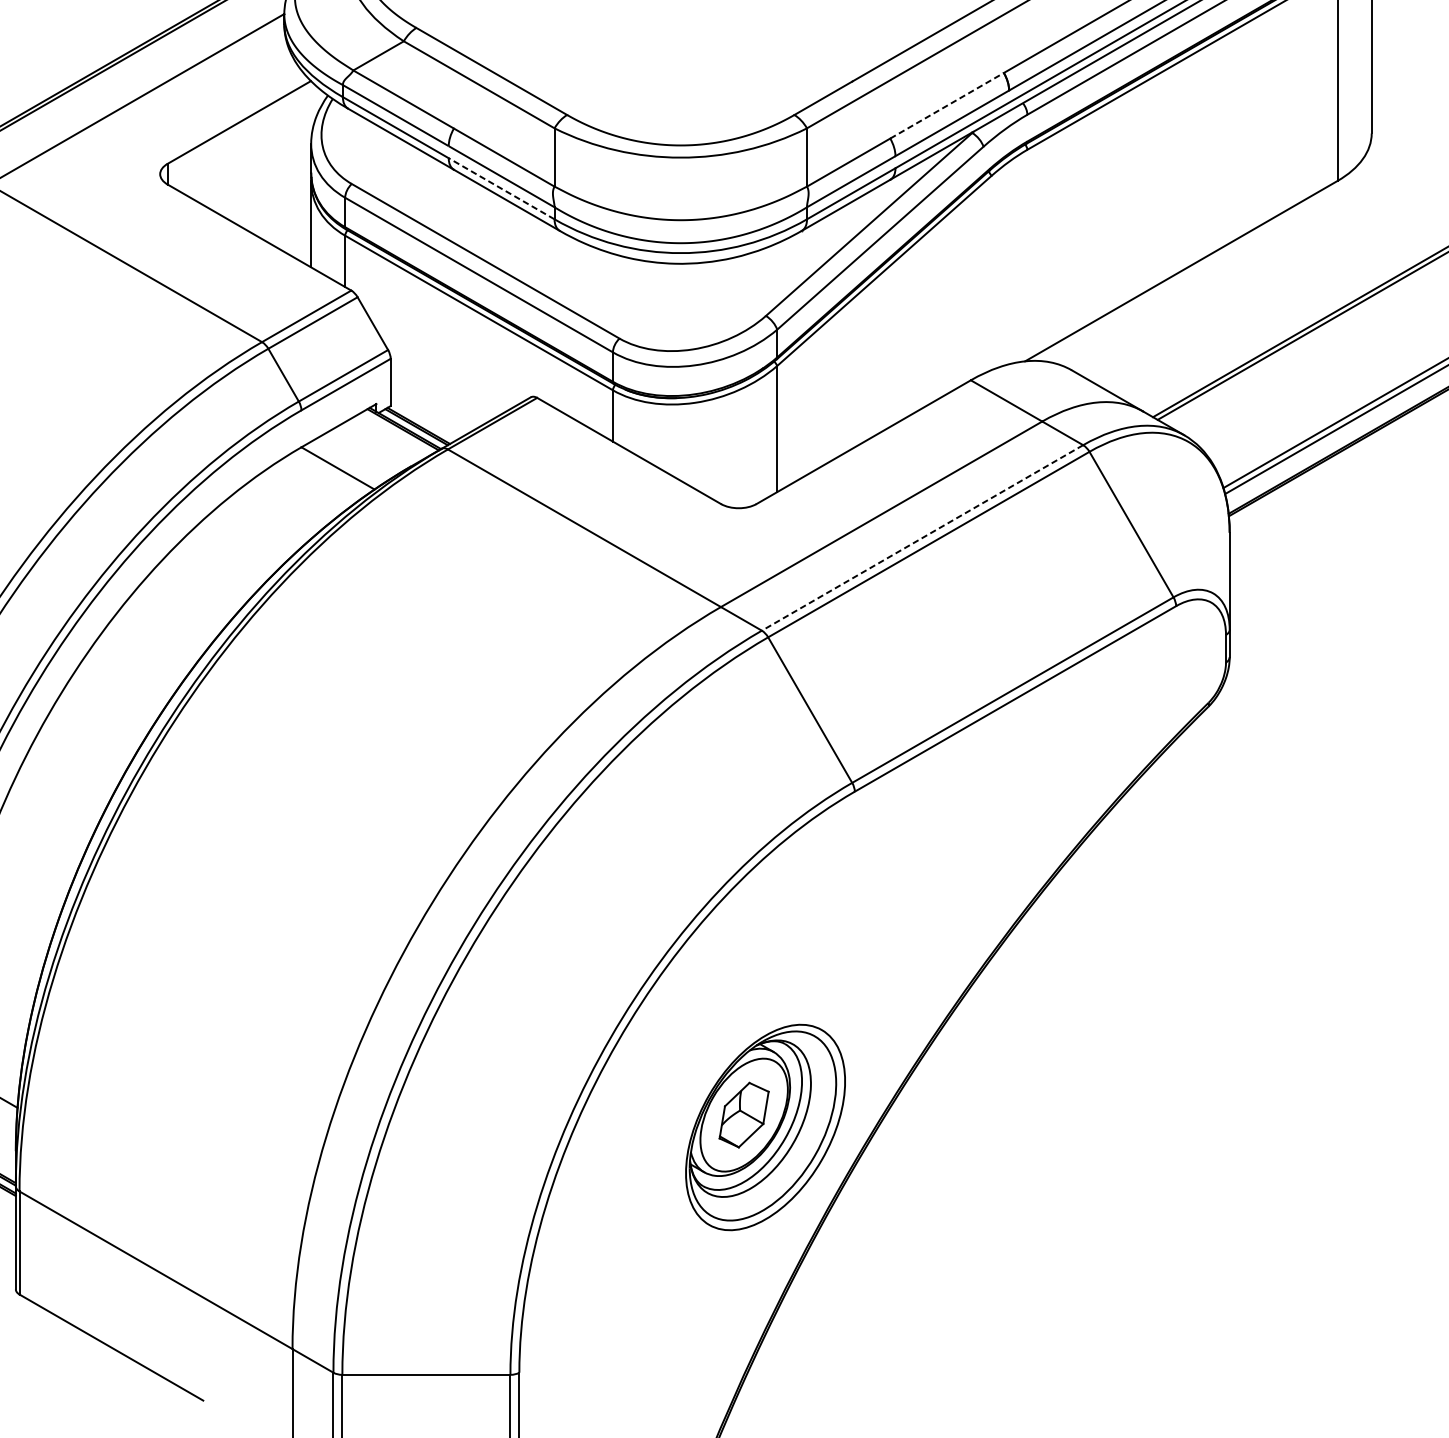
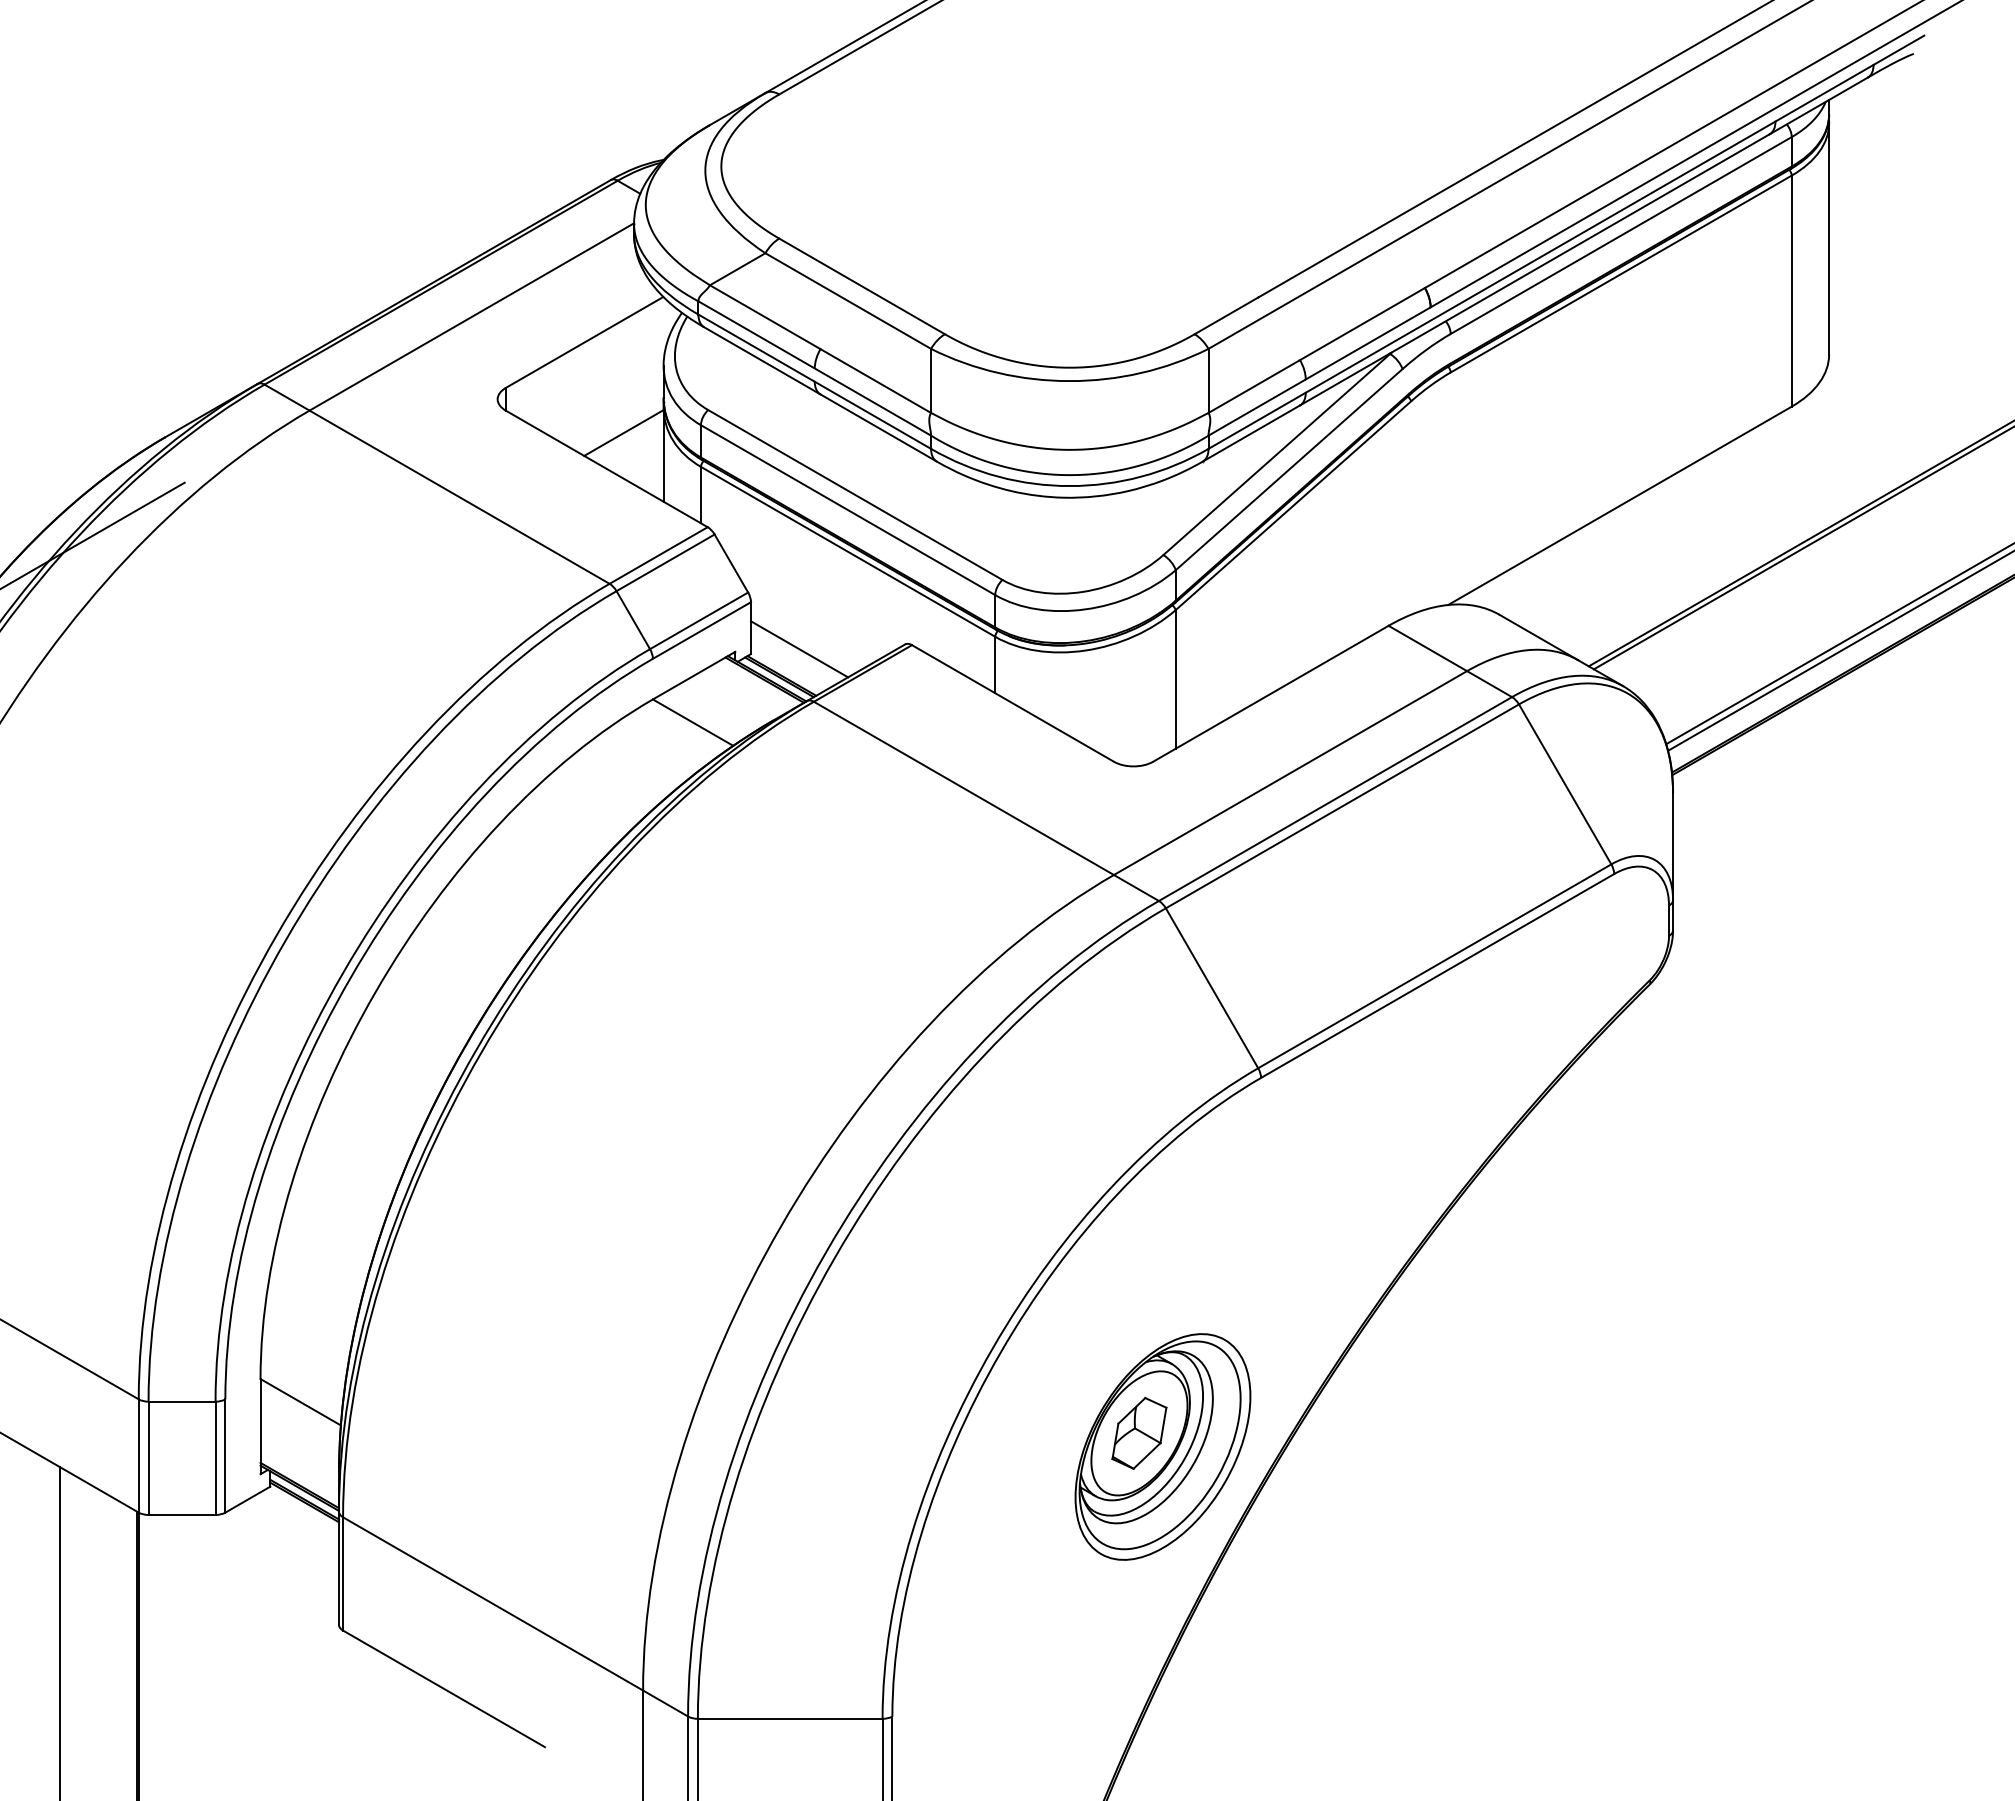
line: (947, 105) -> (1362, 323), dashed -> solid
line: (501, 188) -> (872, 415), dashed -> solid
line: (274, 204) -> (623, 432), added
line: (434, 401) -> (799, 649), added
line: (922, 538) -> (1335, 799), dashed -> solid

